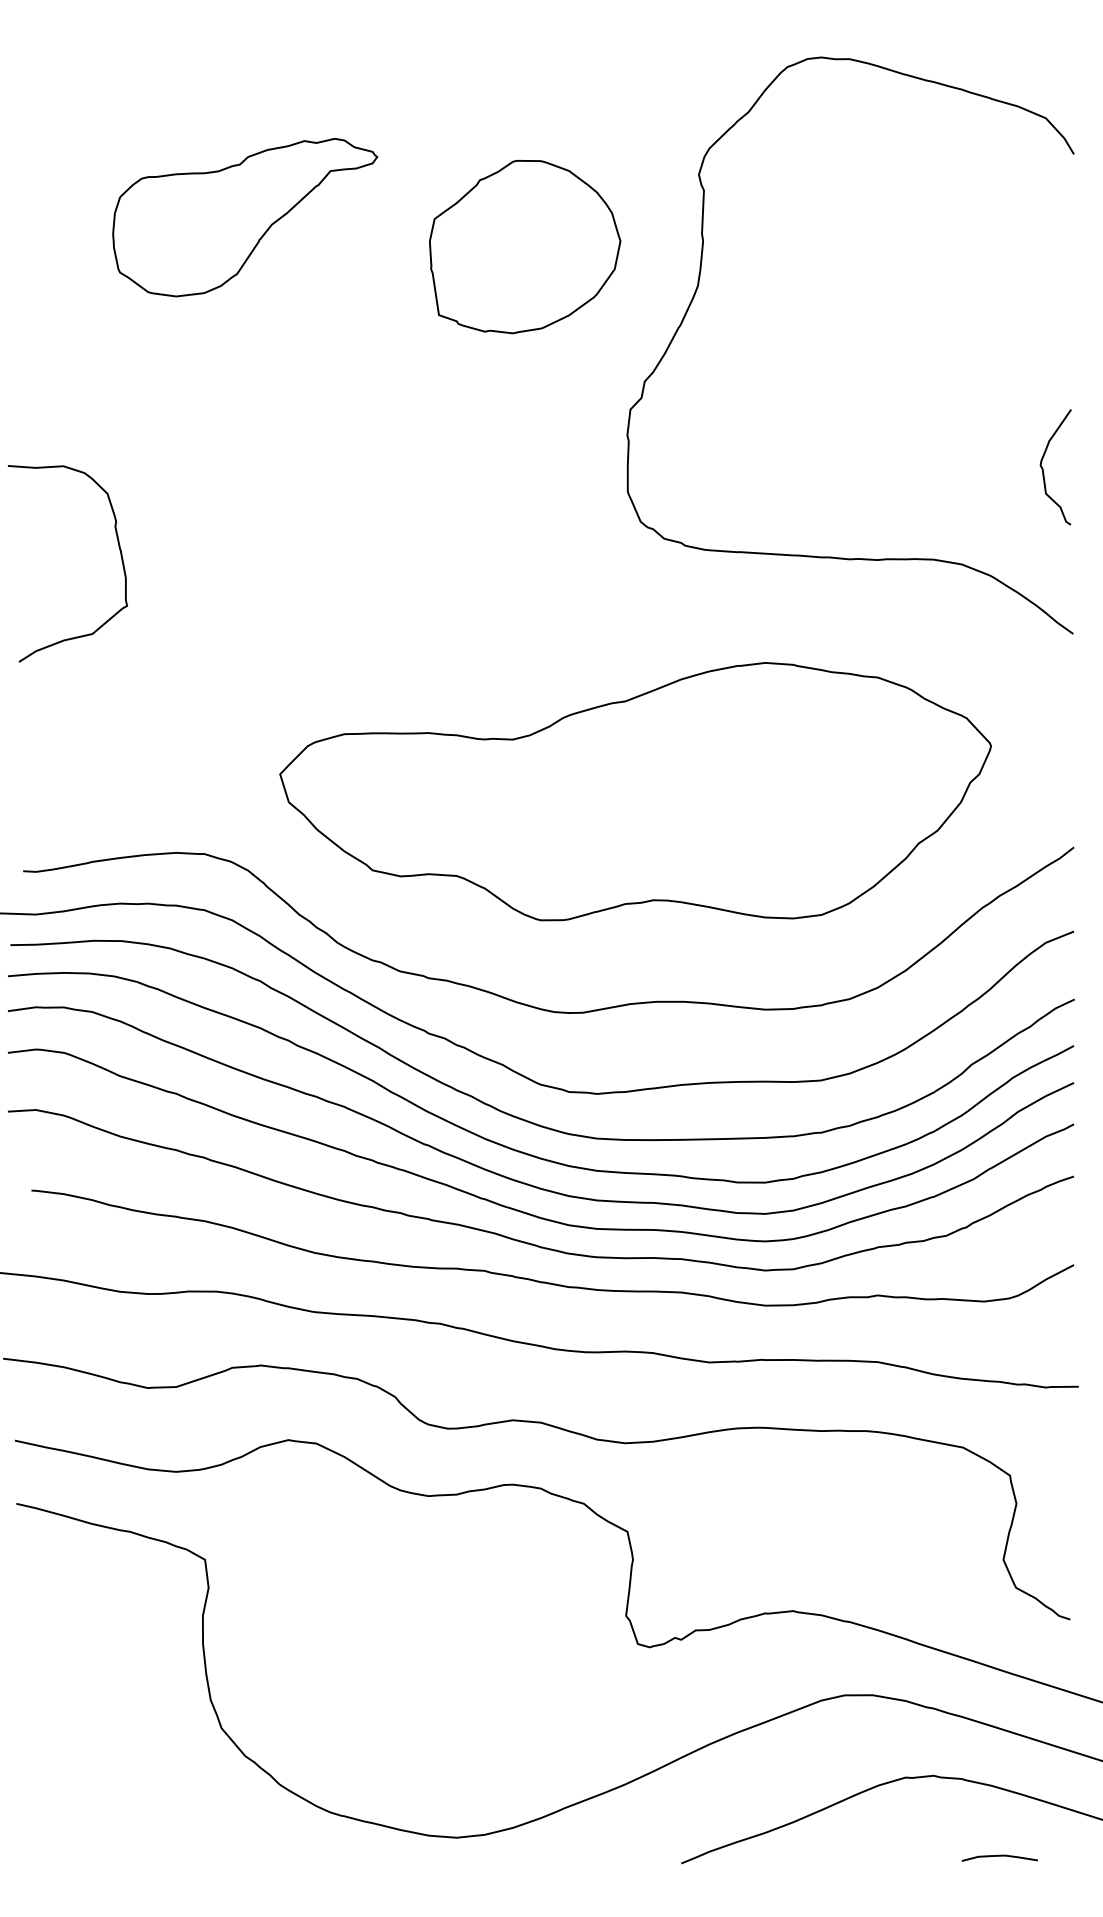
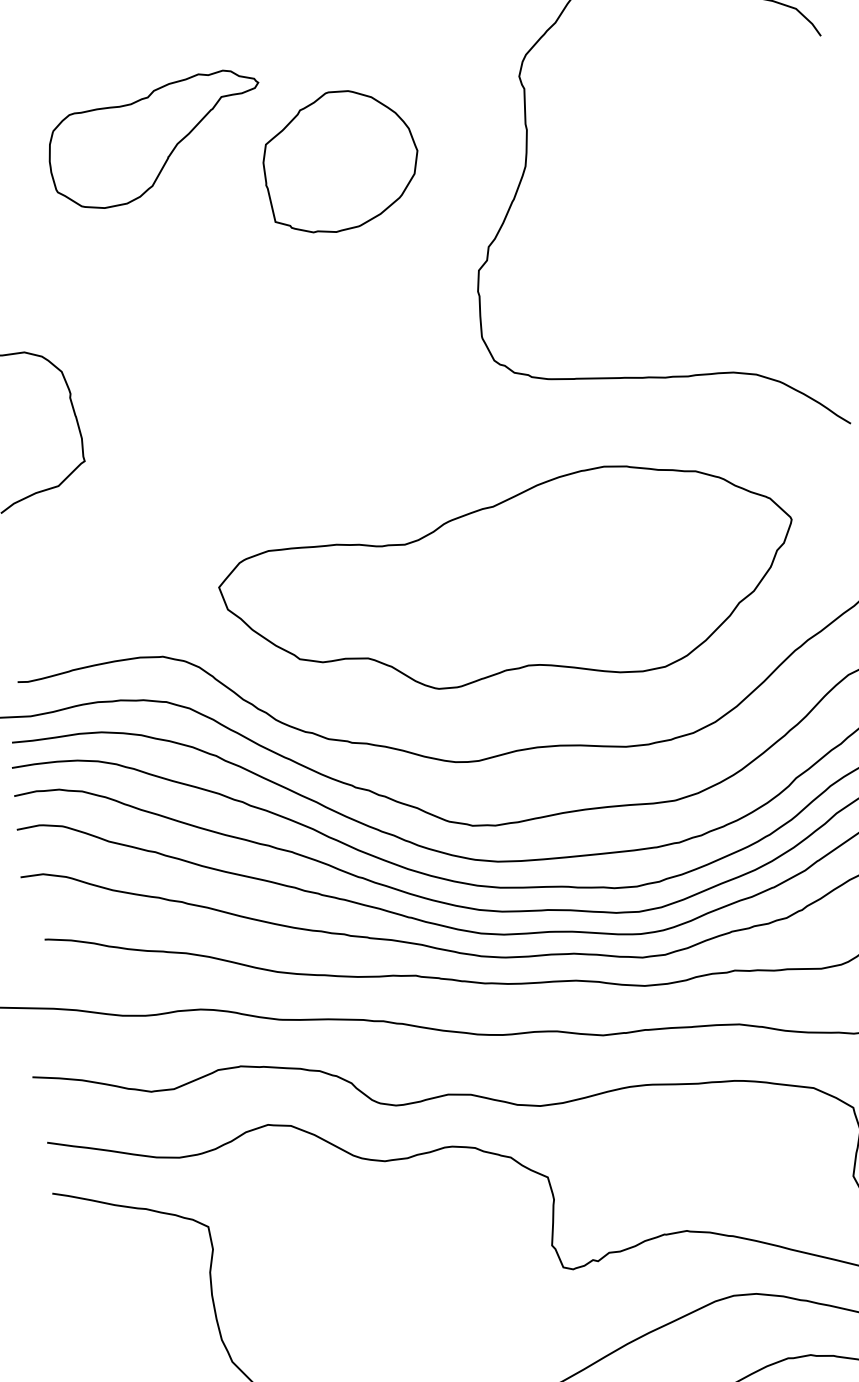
part: (525, 247) -> (341, 161), moved
curve: (1043, 468) -> (816, 291), removed

